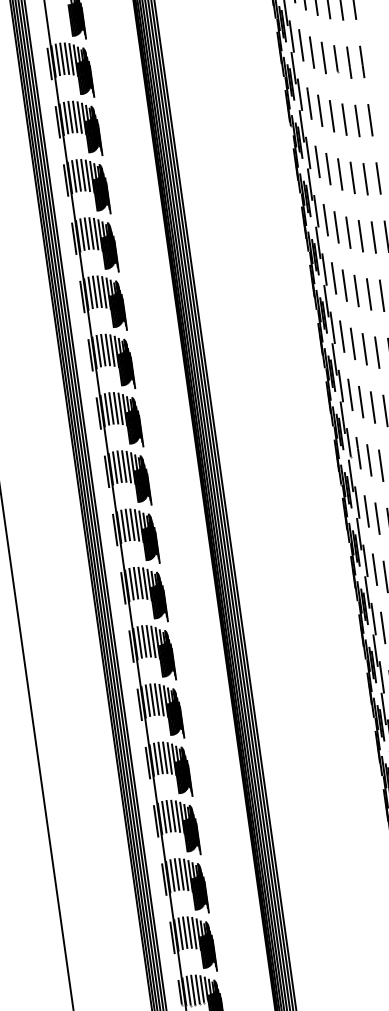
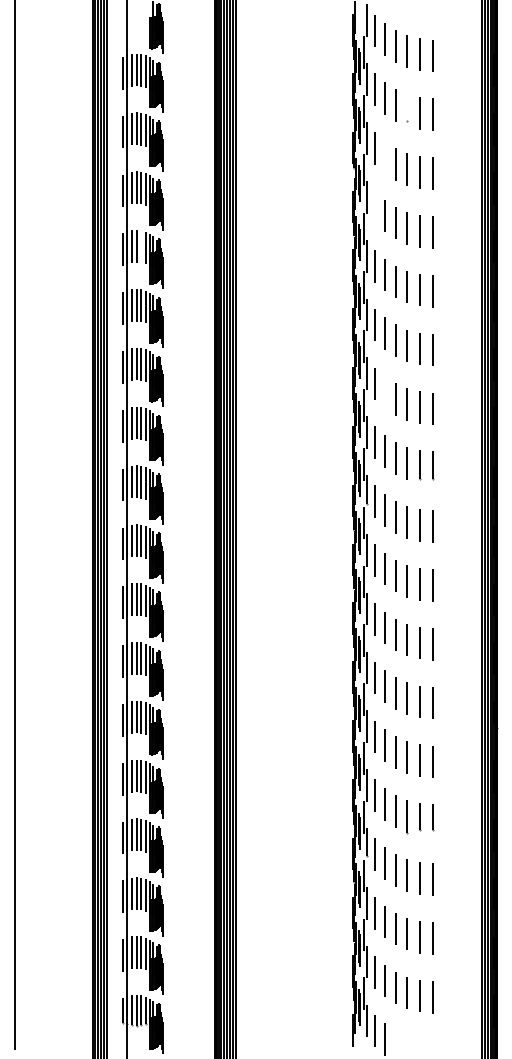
line: (335, 58) -> (407, 107), removed
line: (319, 110) -> (384, 156), removed
line: (317, 162) -> (374, 207), removed
line: (91, 233) -> (141, 246), removed
line: (352, 343) -> (384, 392), removed

